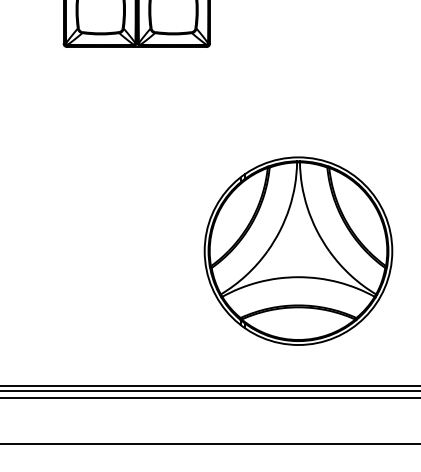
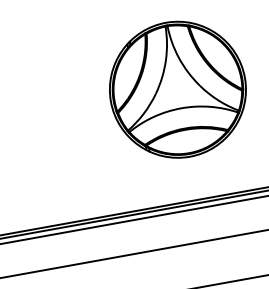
part: (298, 250) -> (177, 89), moved

